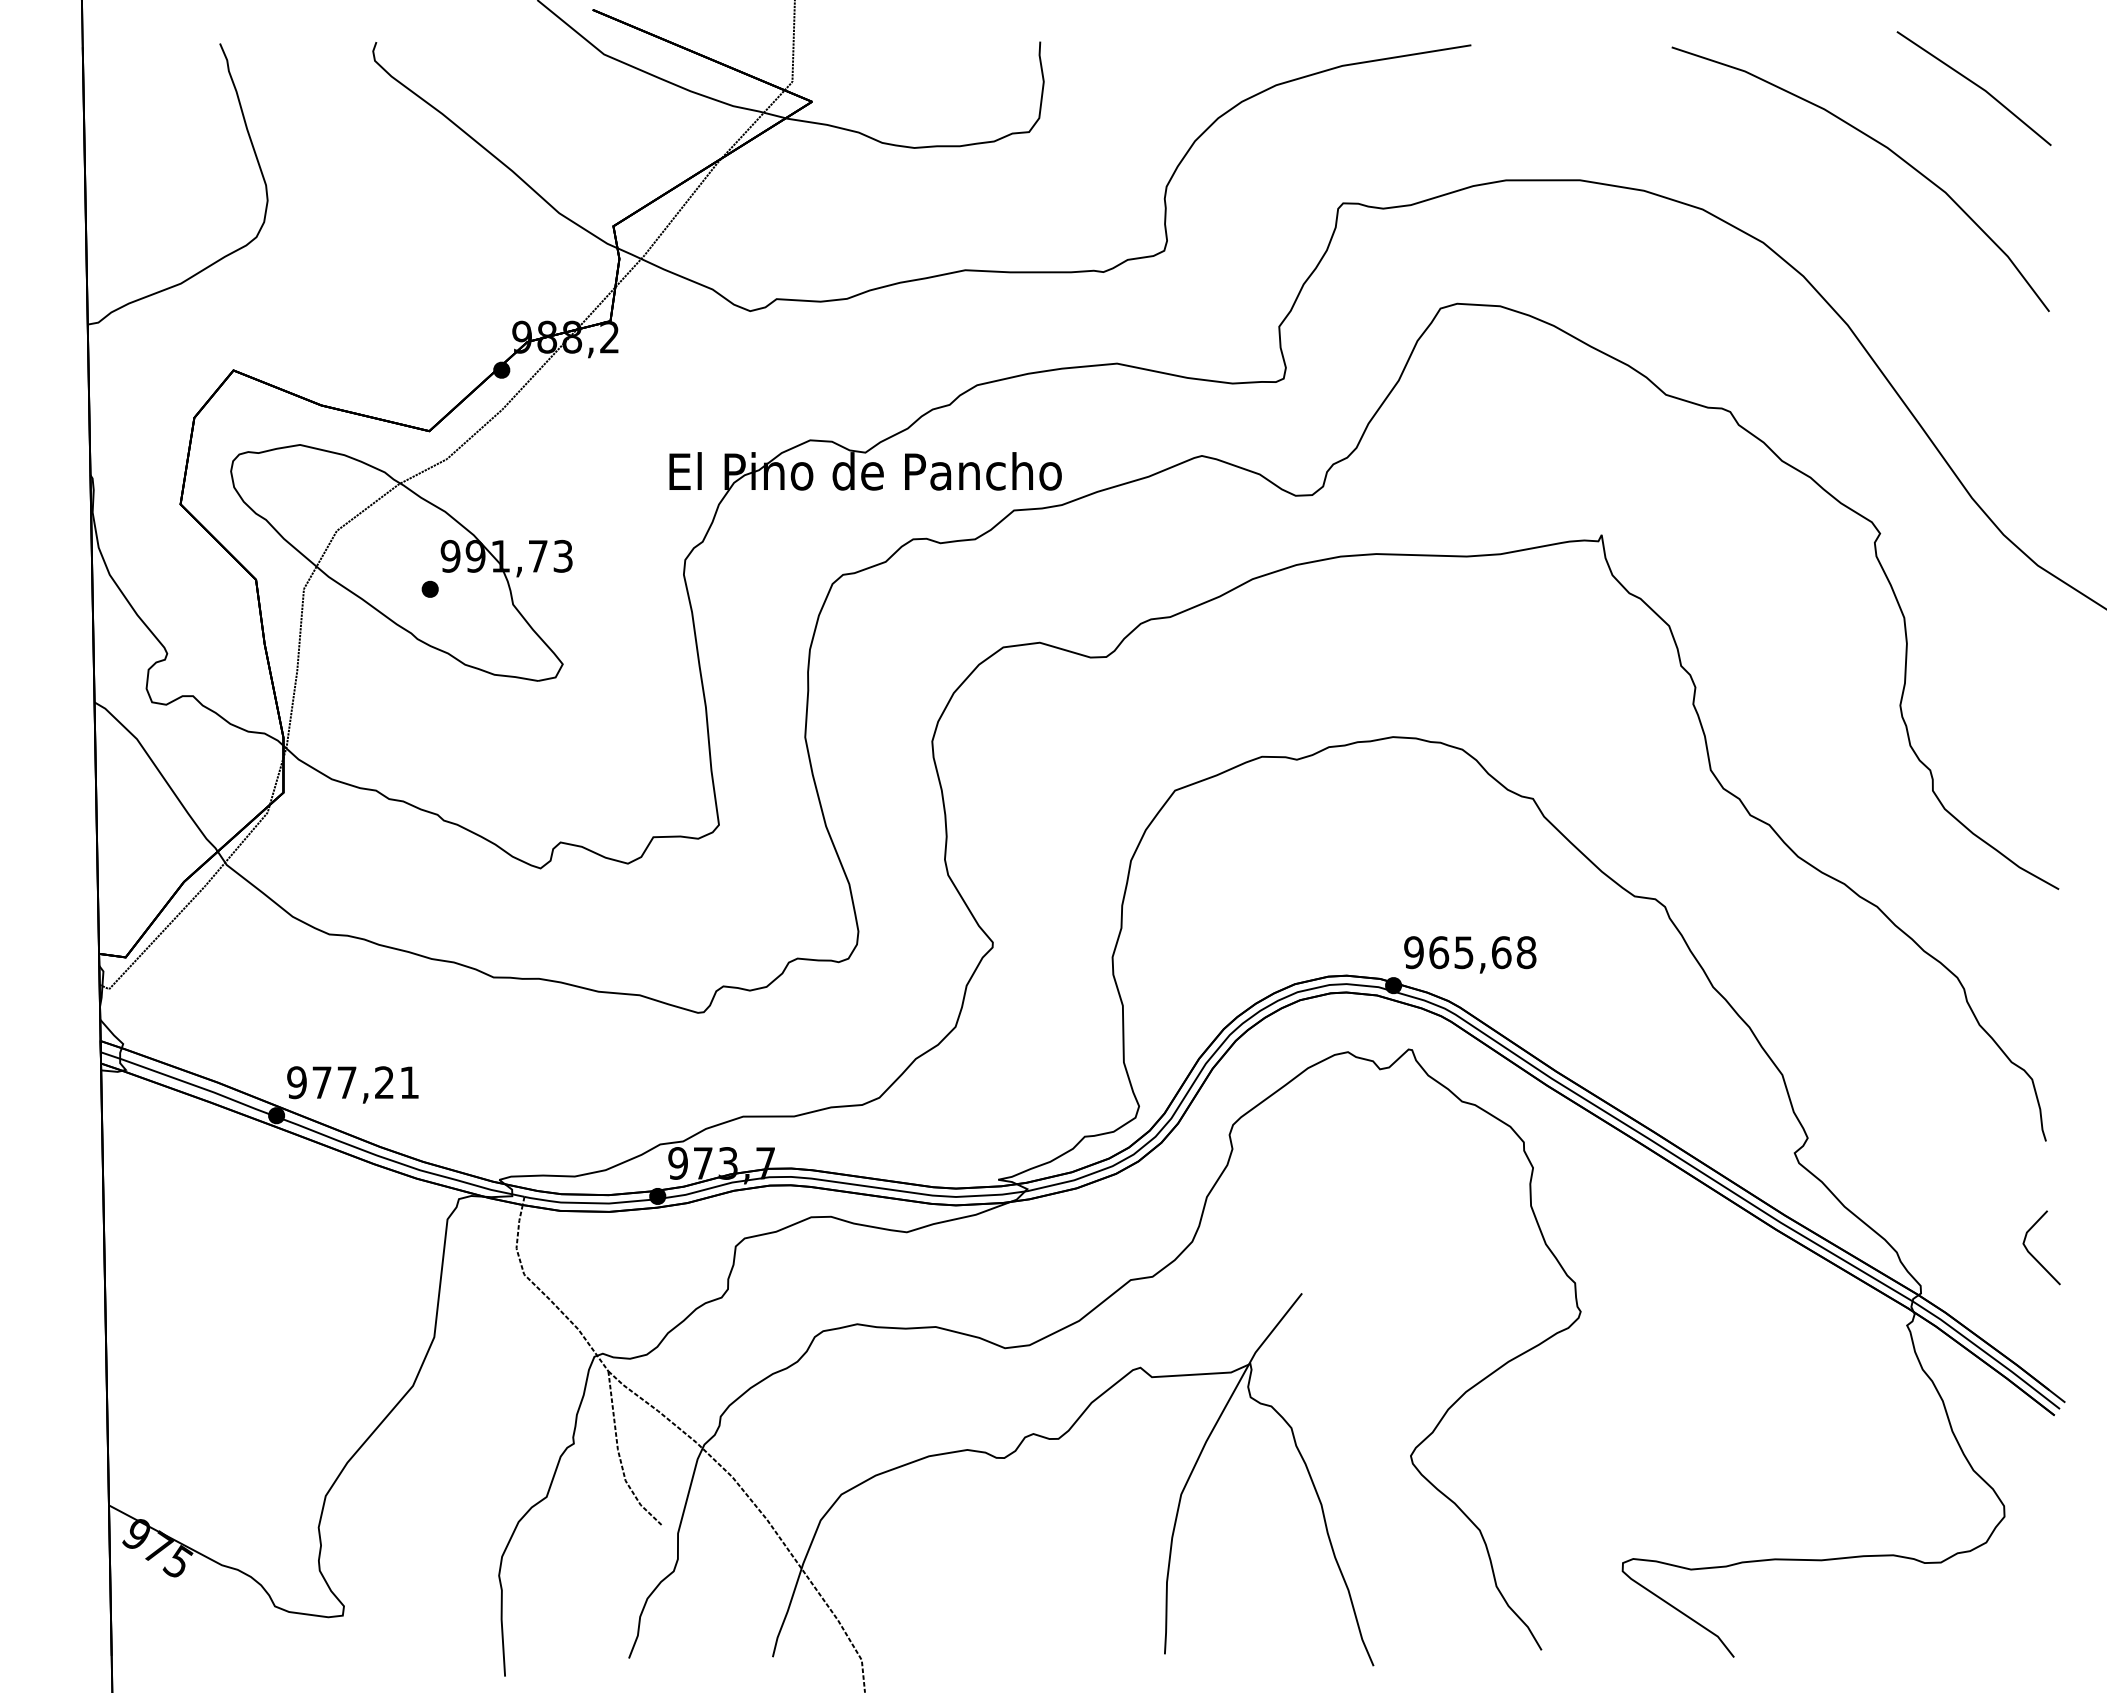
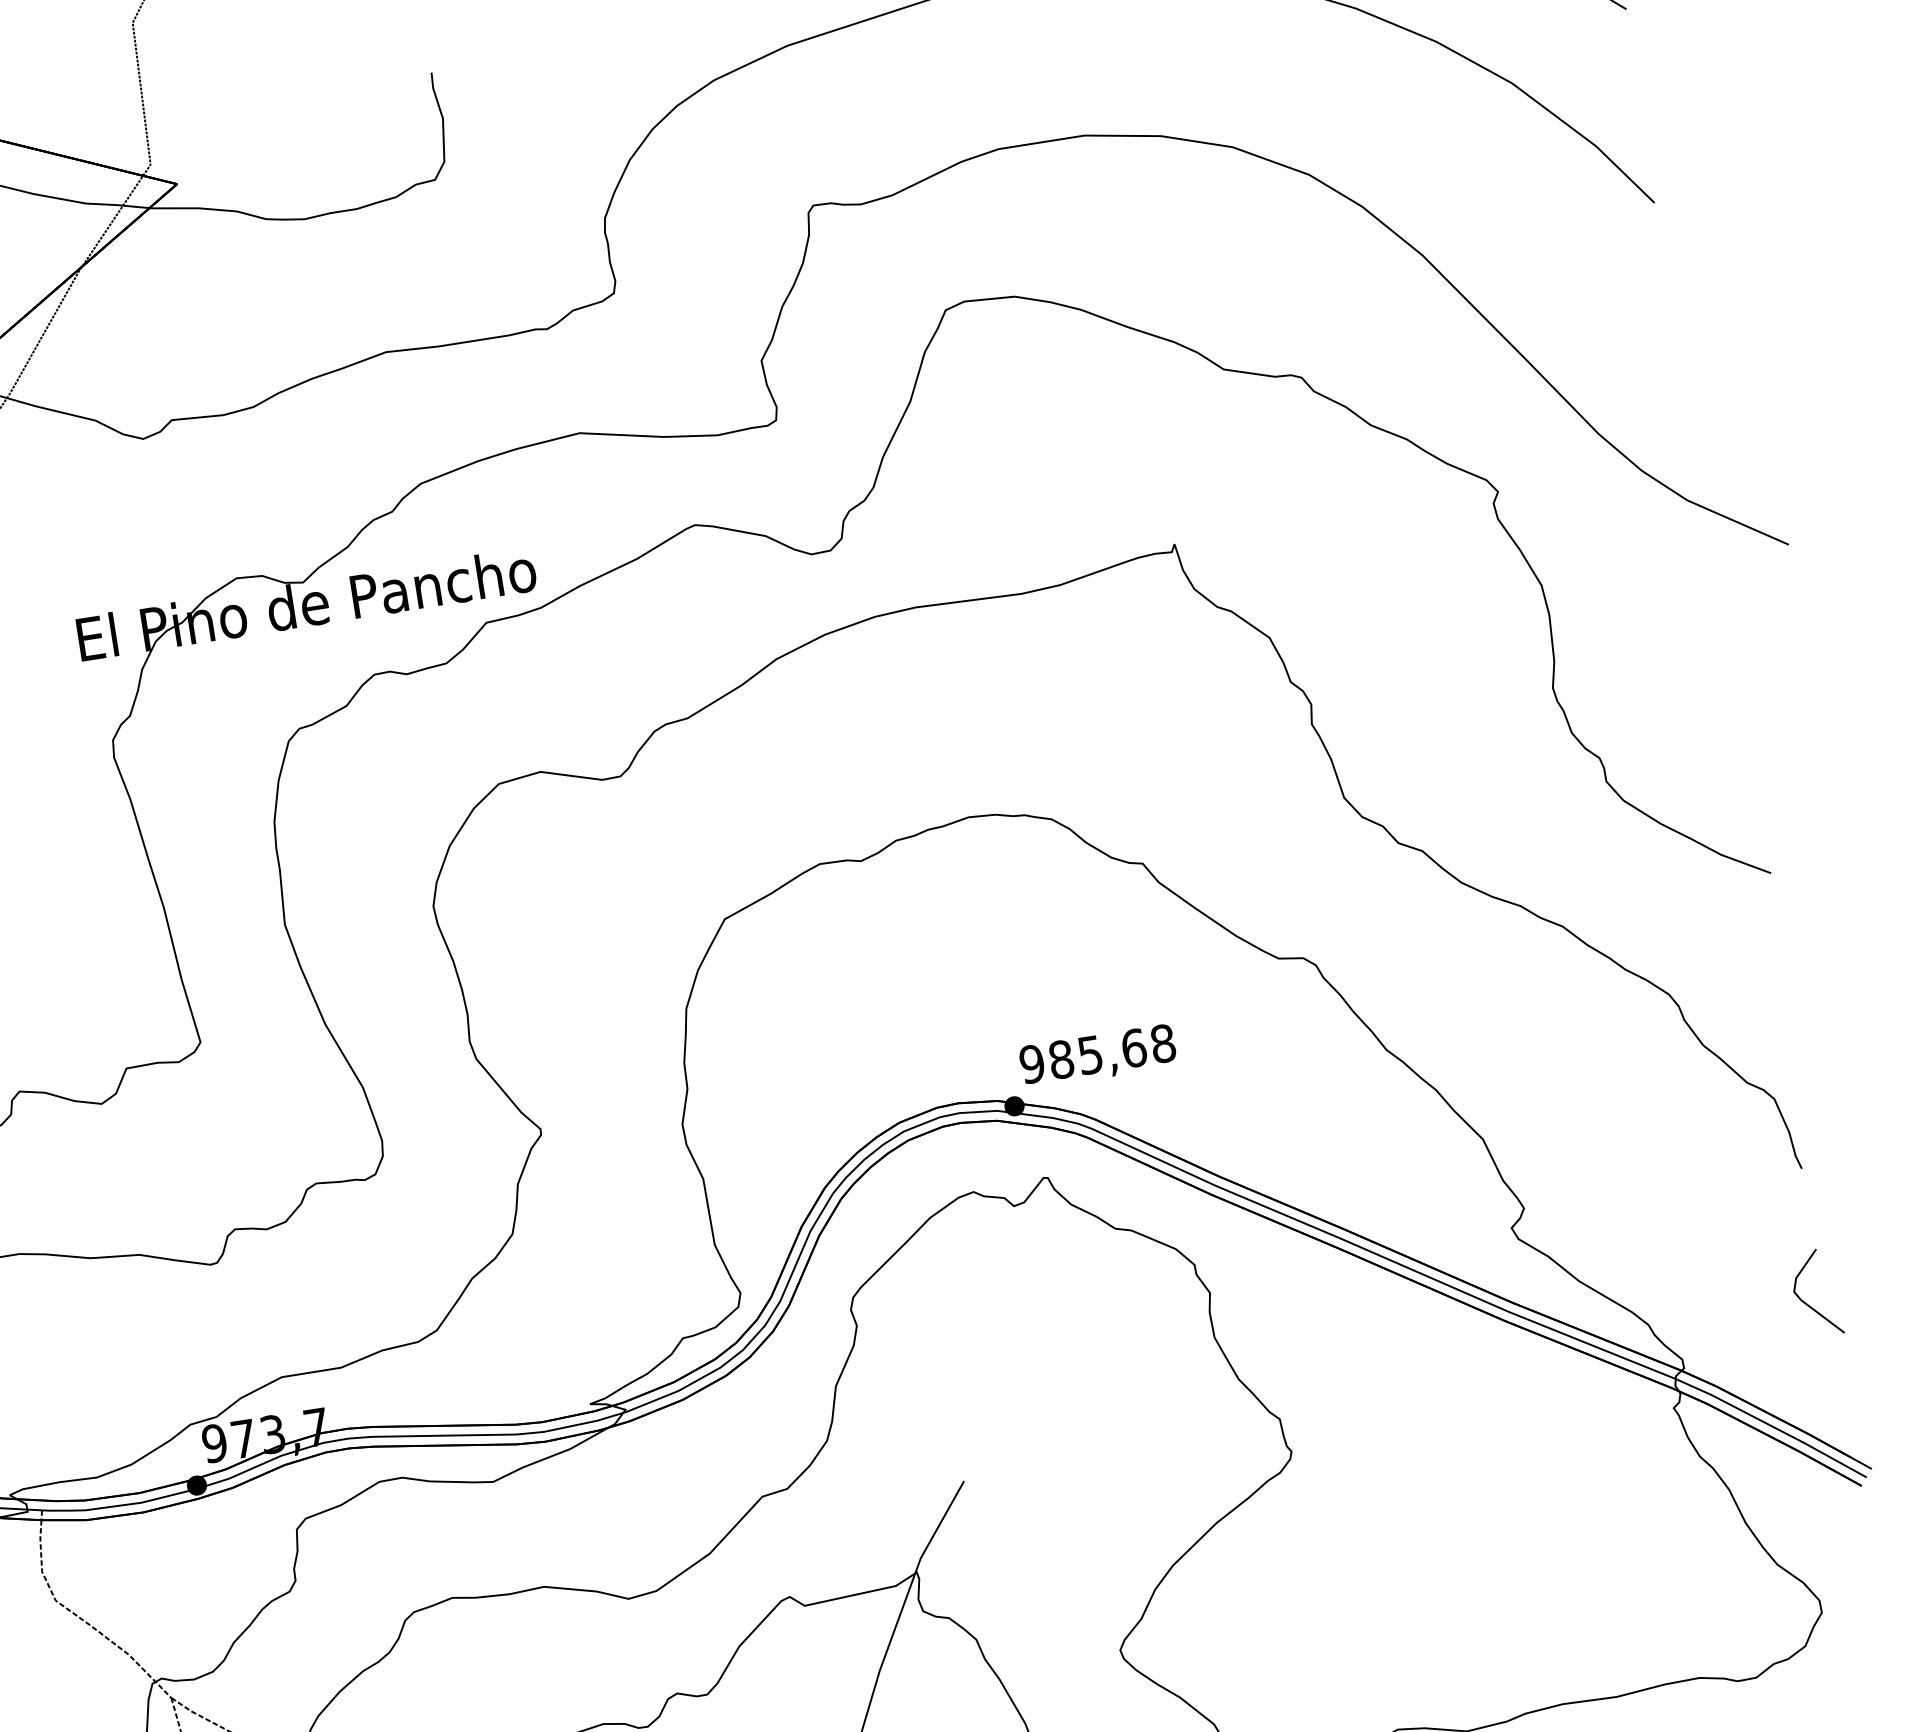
text: (1439, 952) -> (1061, 1059), 965,68 -> 985,68

